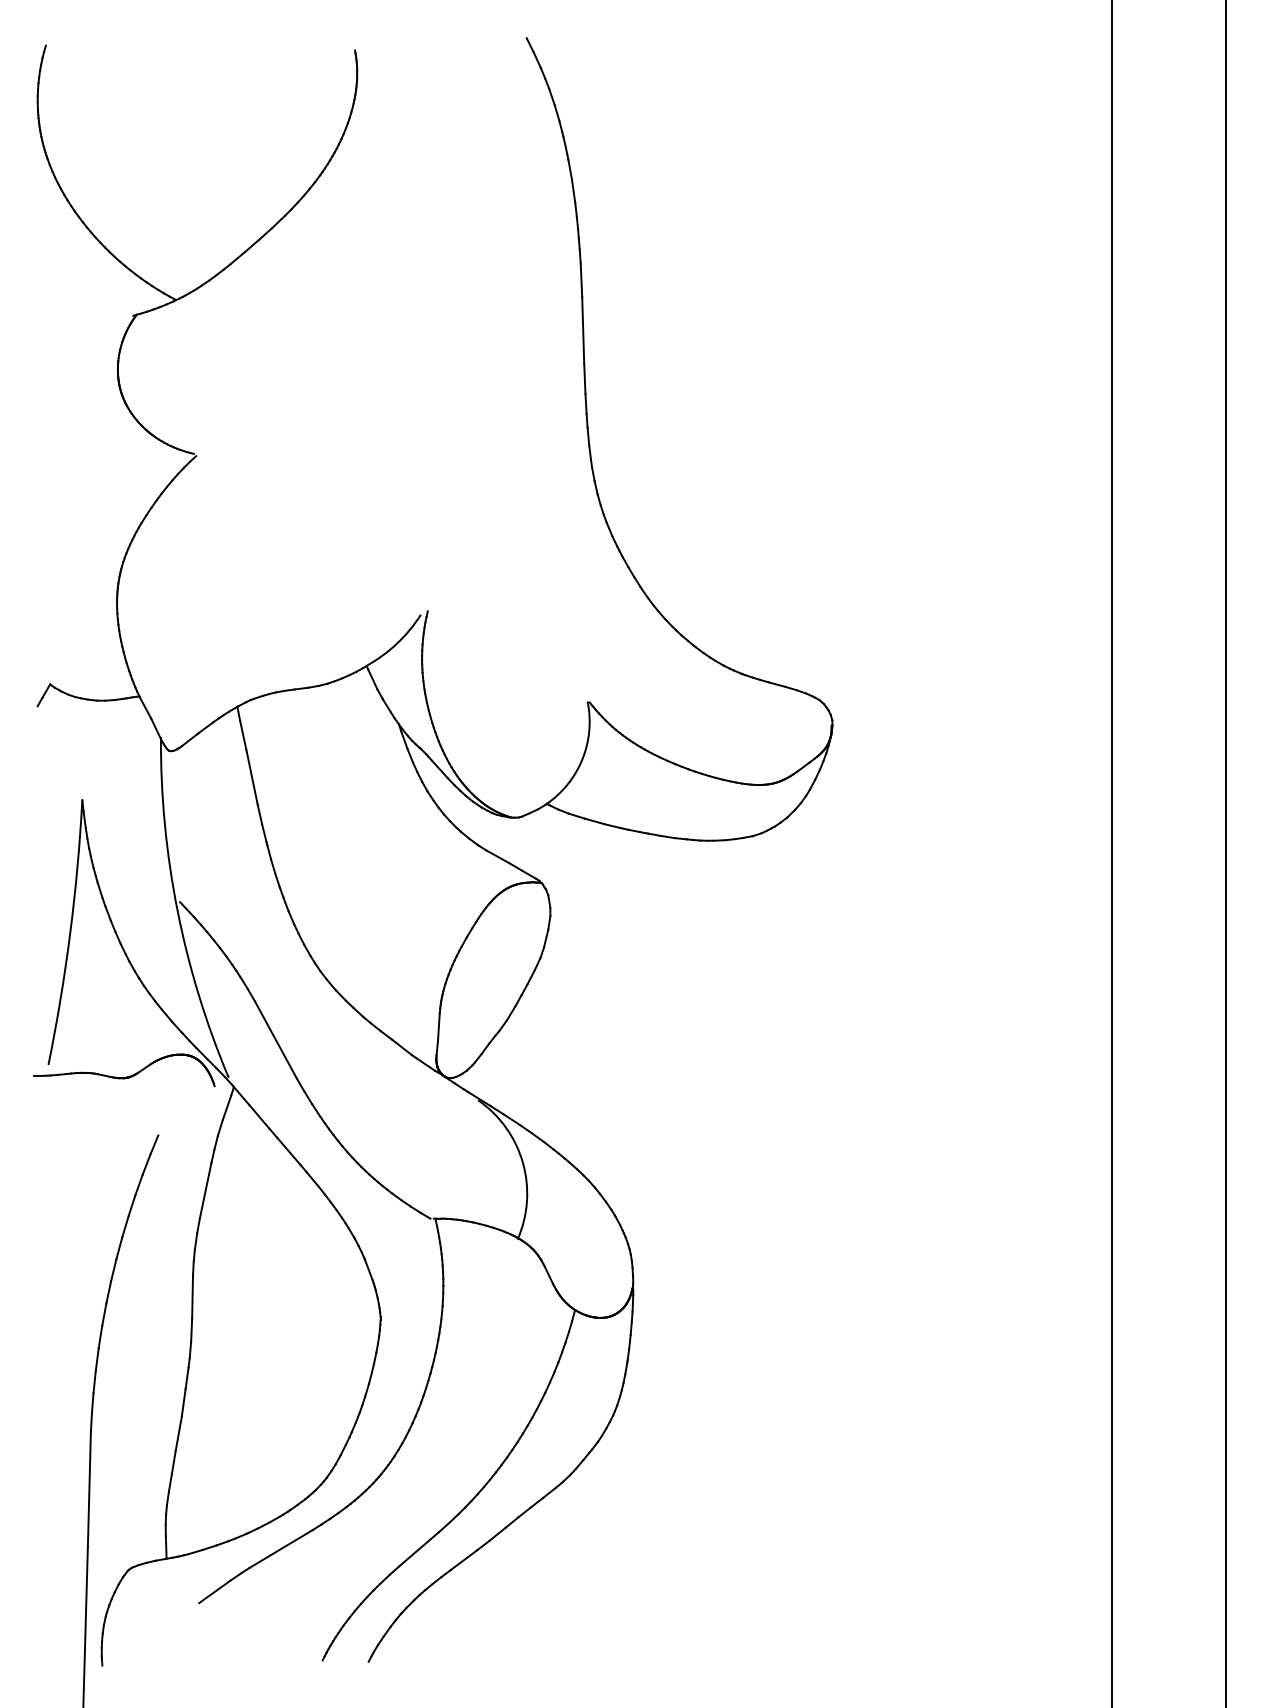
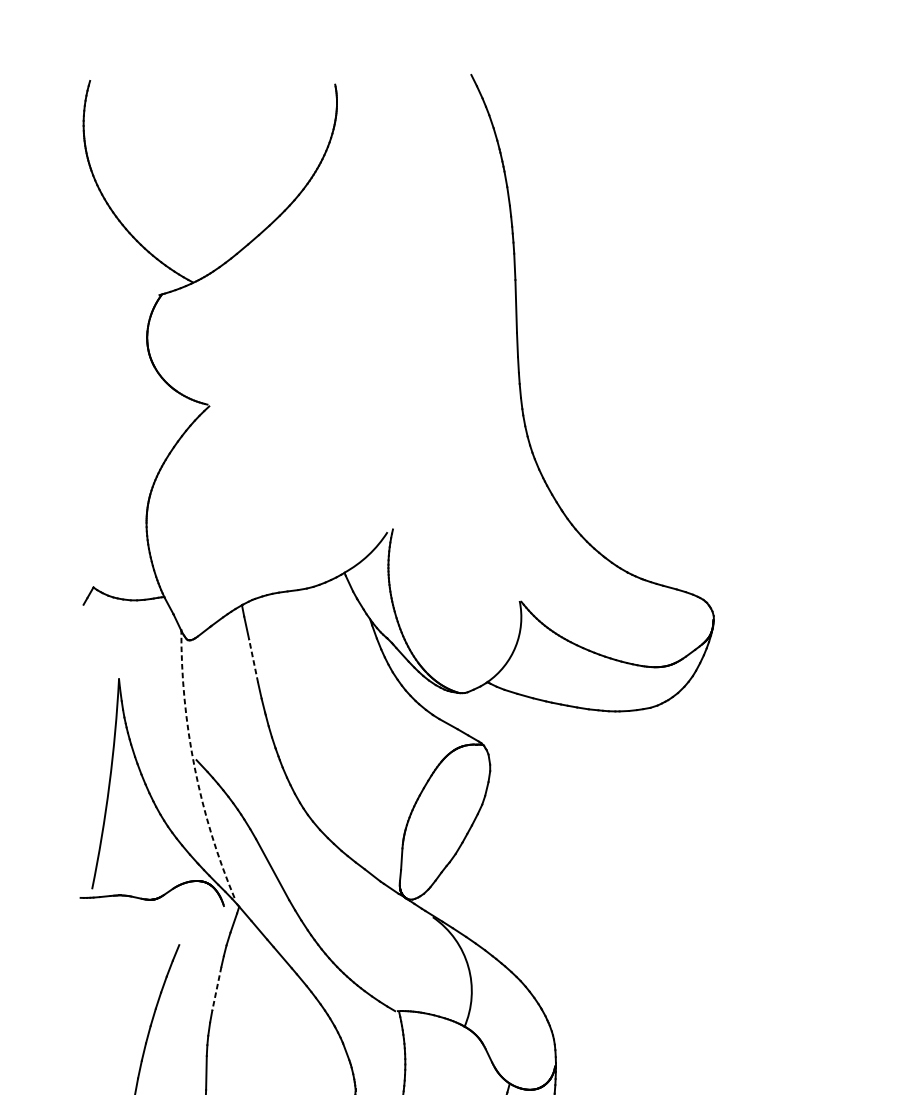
line: (251, 776) -> (253, 660), solid -> dashed
arc: (177, 910) -> (194, 766), solid -> dashed
line: (205, 1191) -> (216, 989), solid -> dashed

